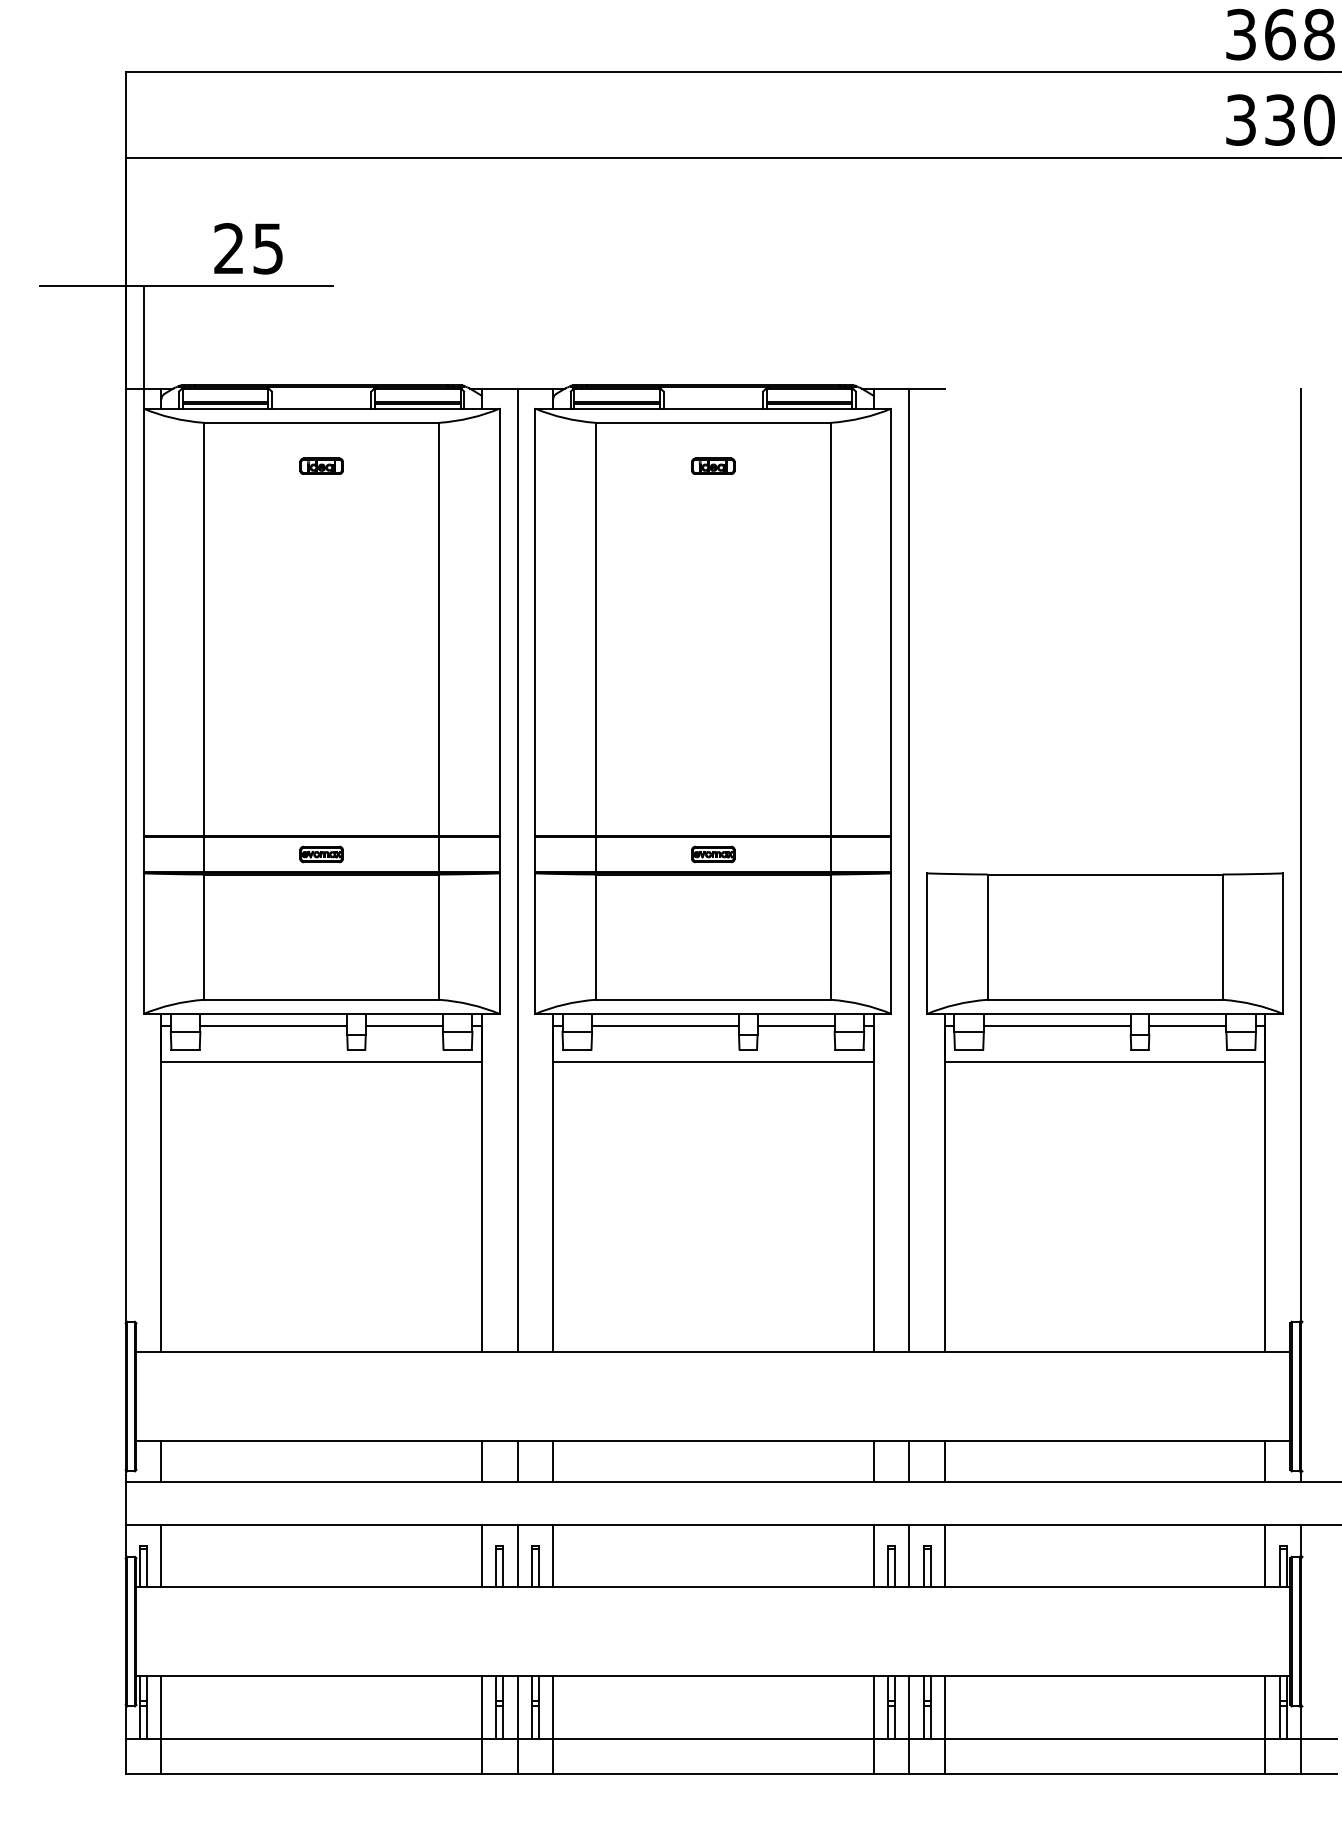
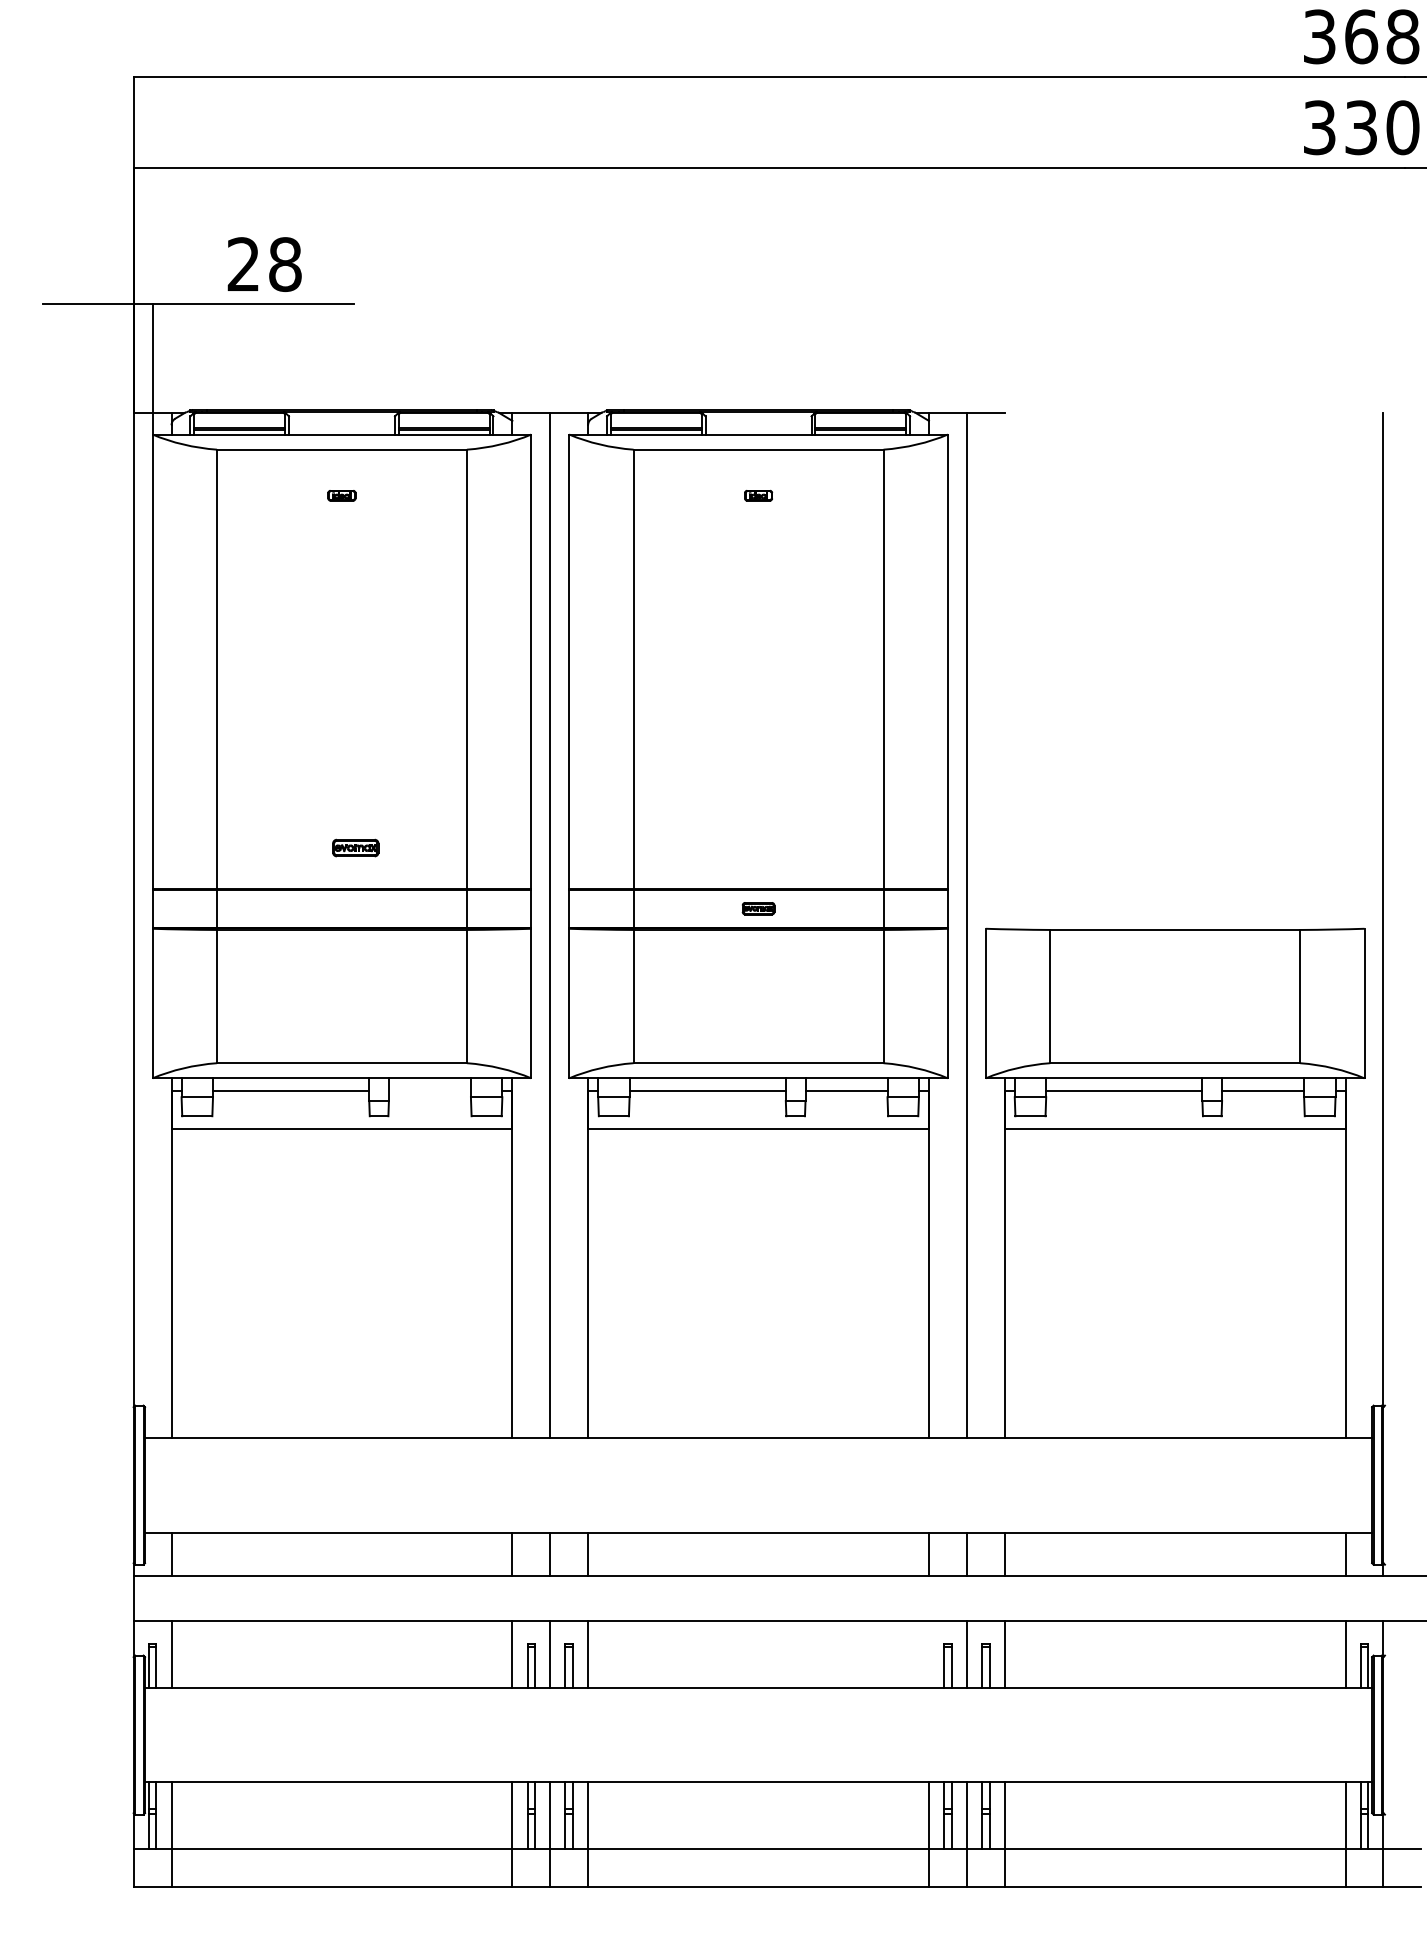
text: (268, 248) -> (285, 264), 25 -> 28
part: (321, 465) -> (341, 495), size x0.6
part: (713, 465) -> (758, 495), size x0.6
part: (321, 854) -> (355, 848), moved
part: (713, 854) -> (758, 908), size x0.7
line: (403, 1026) -> (429, 1091), removed
line: (873, 1555) -> (928, 1654), removed

